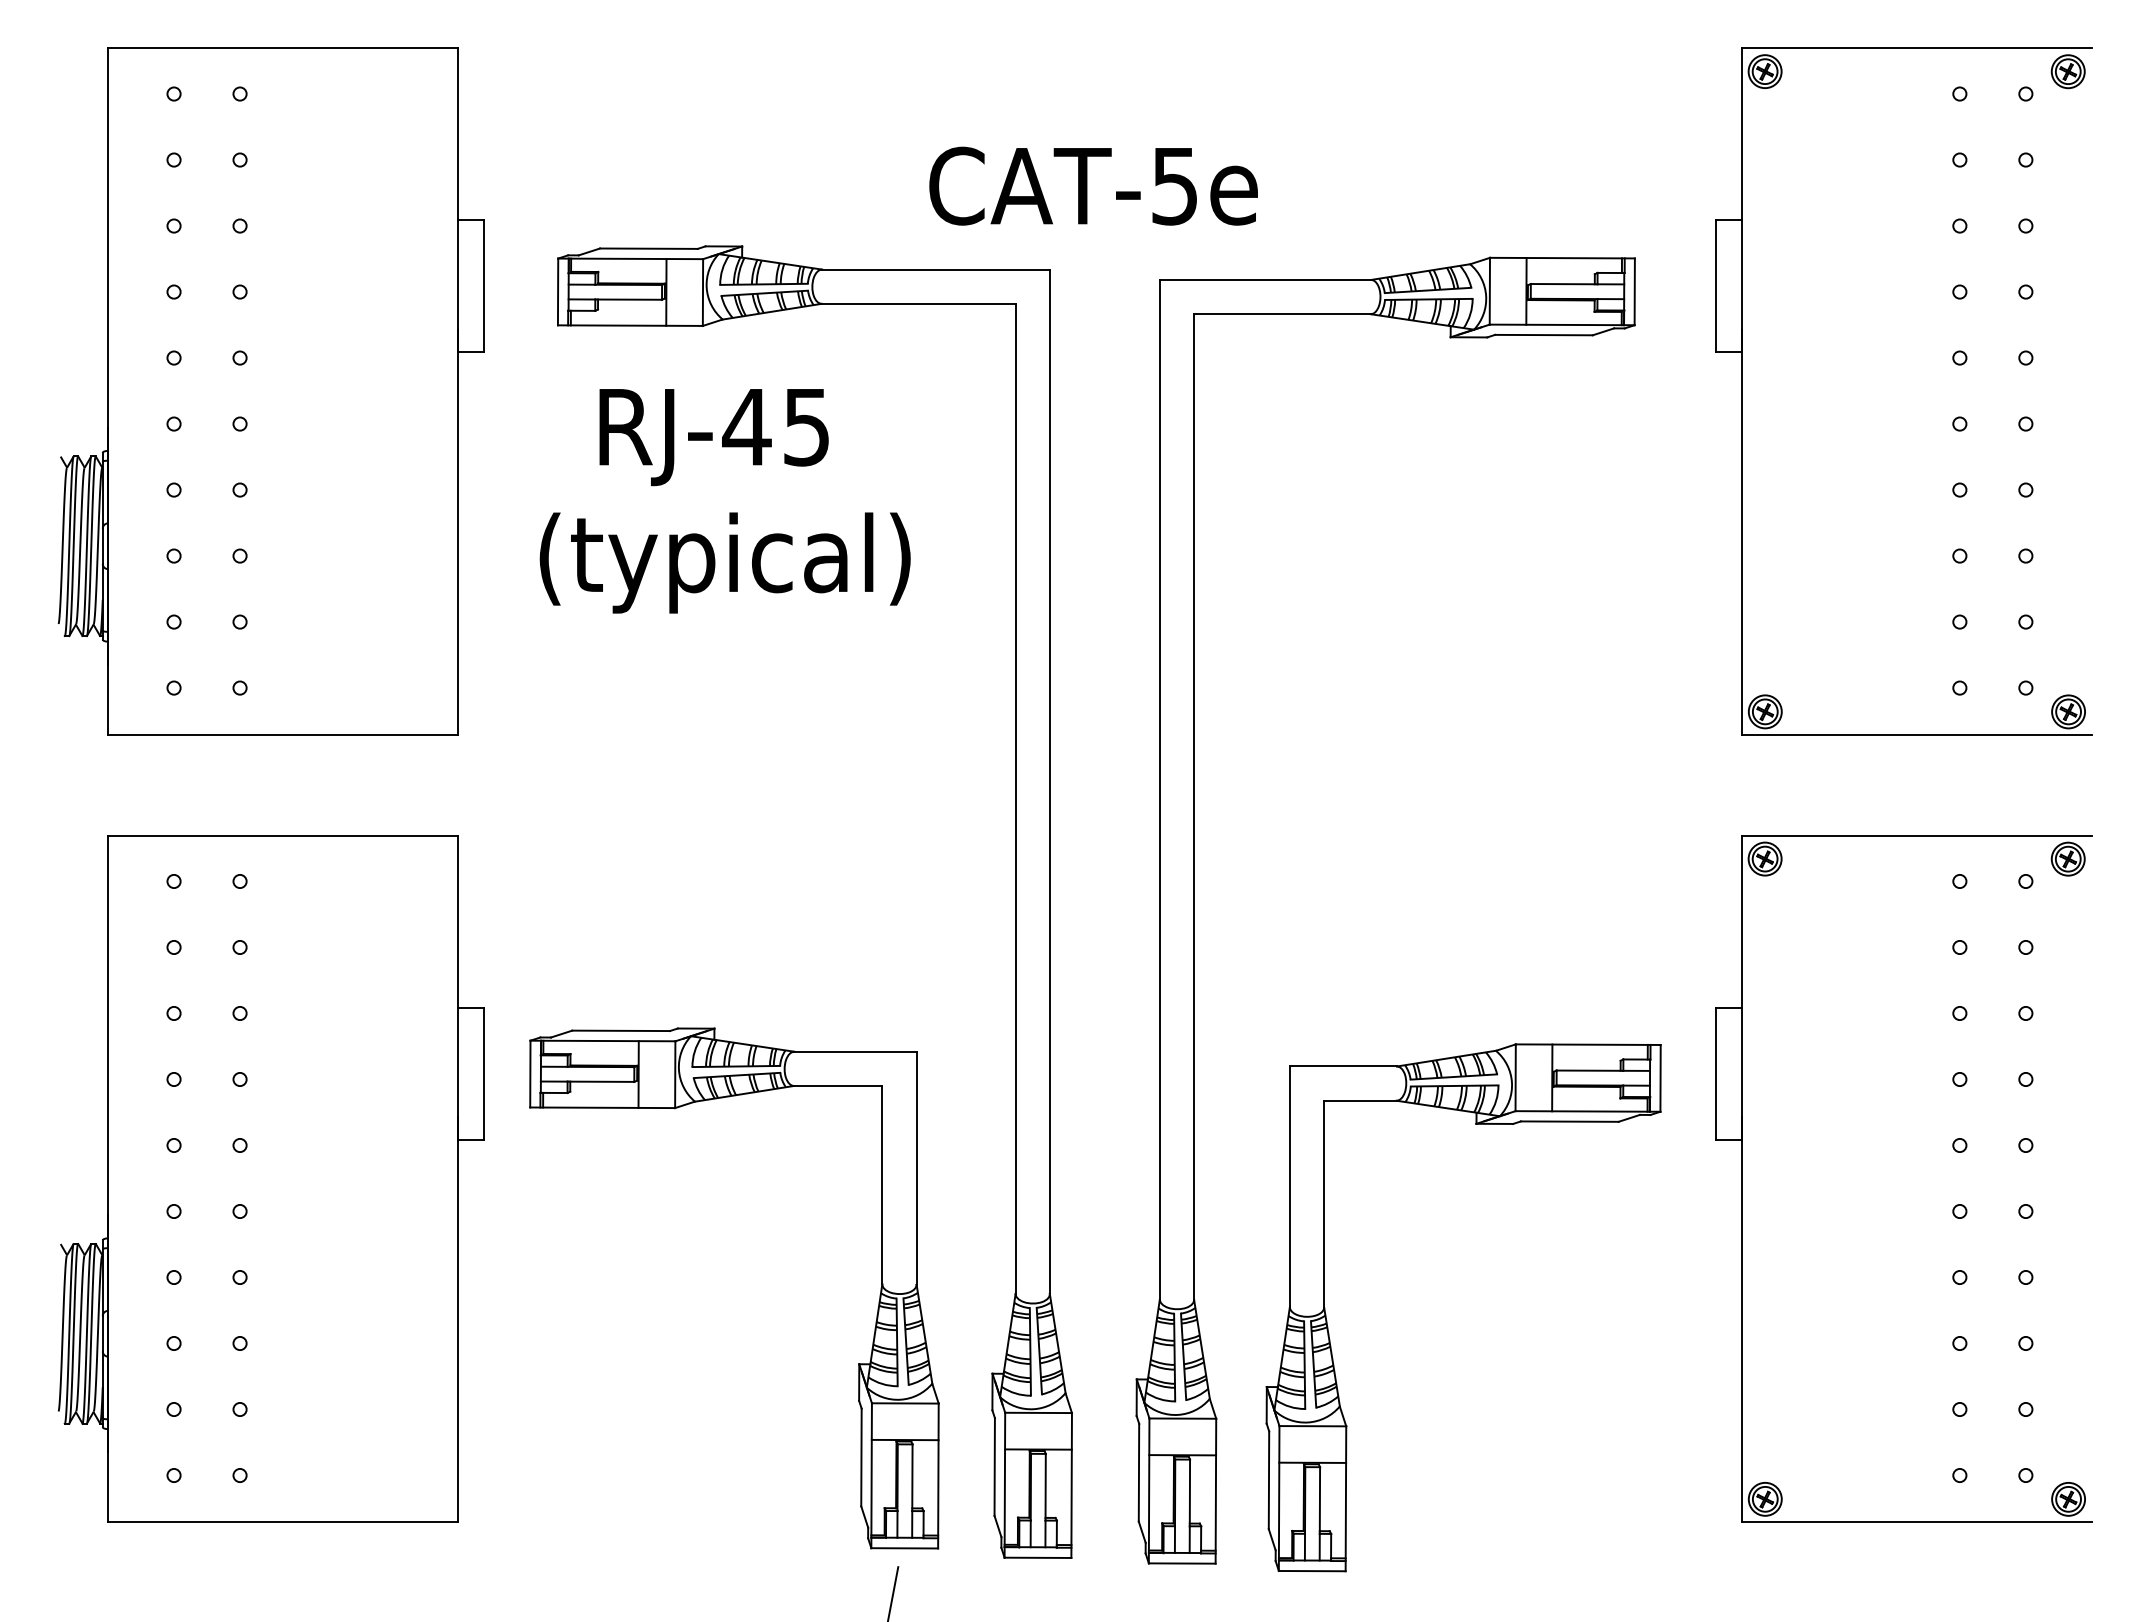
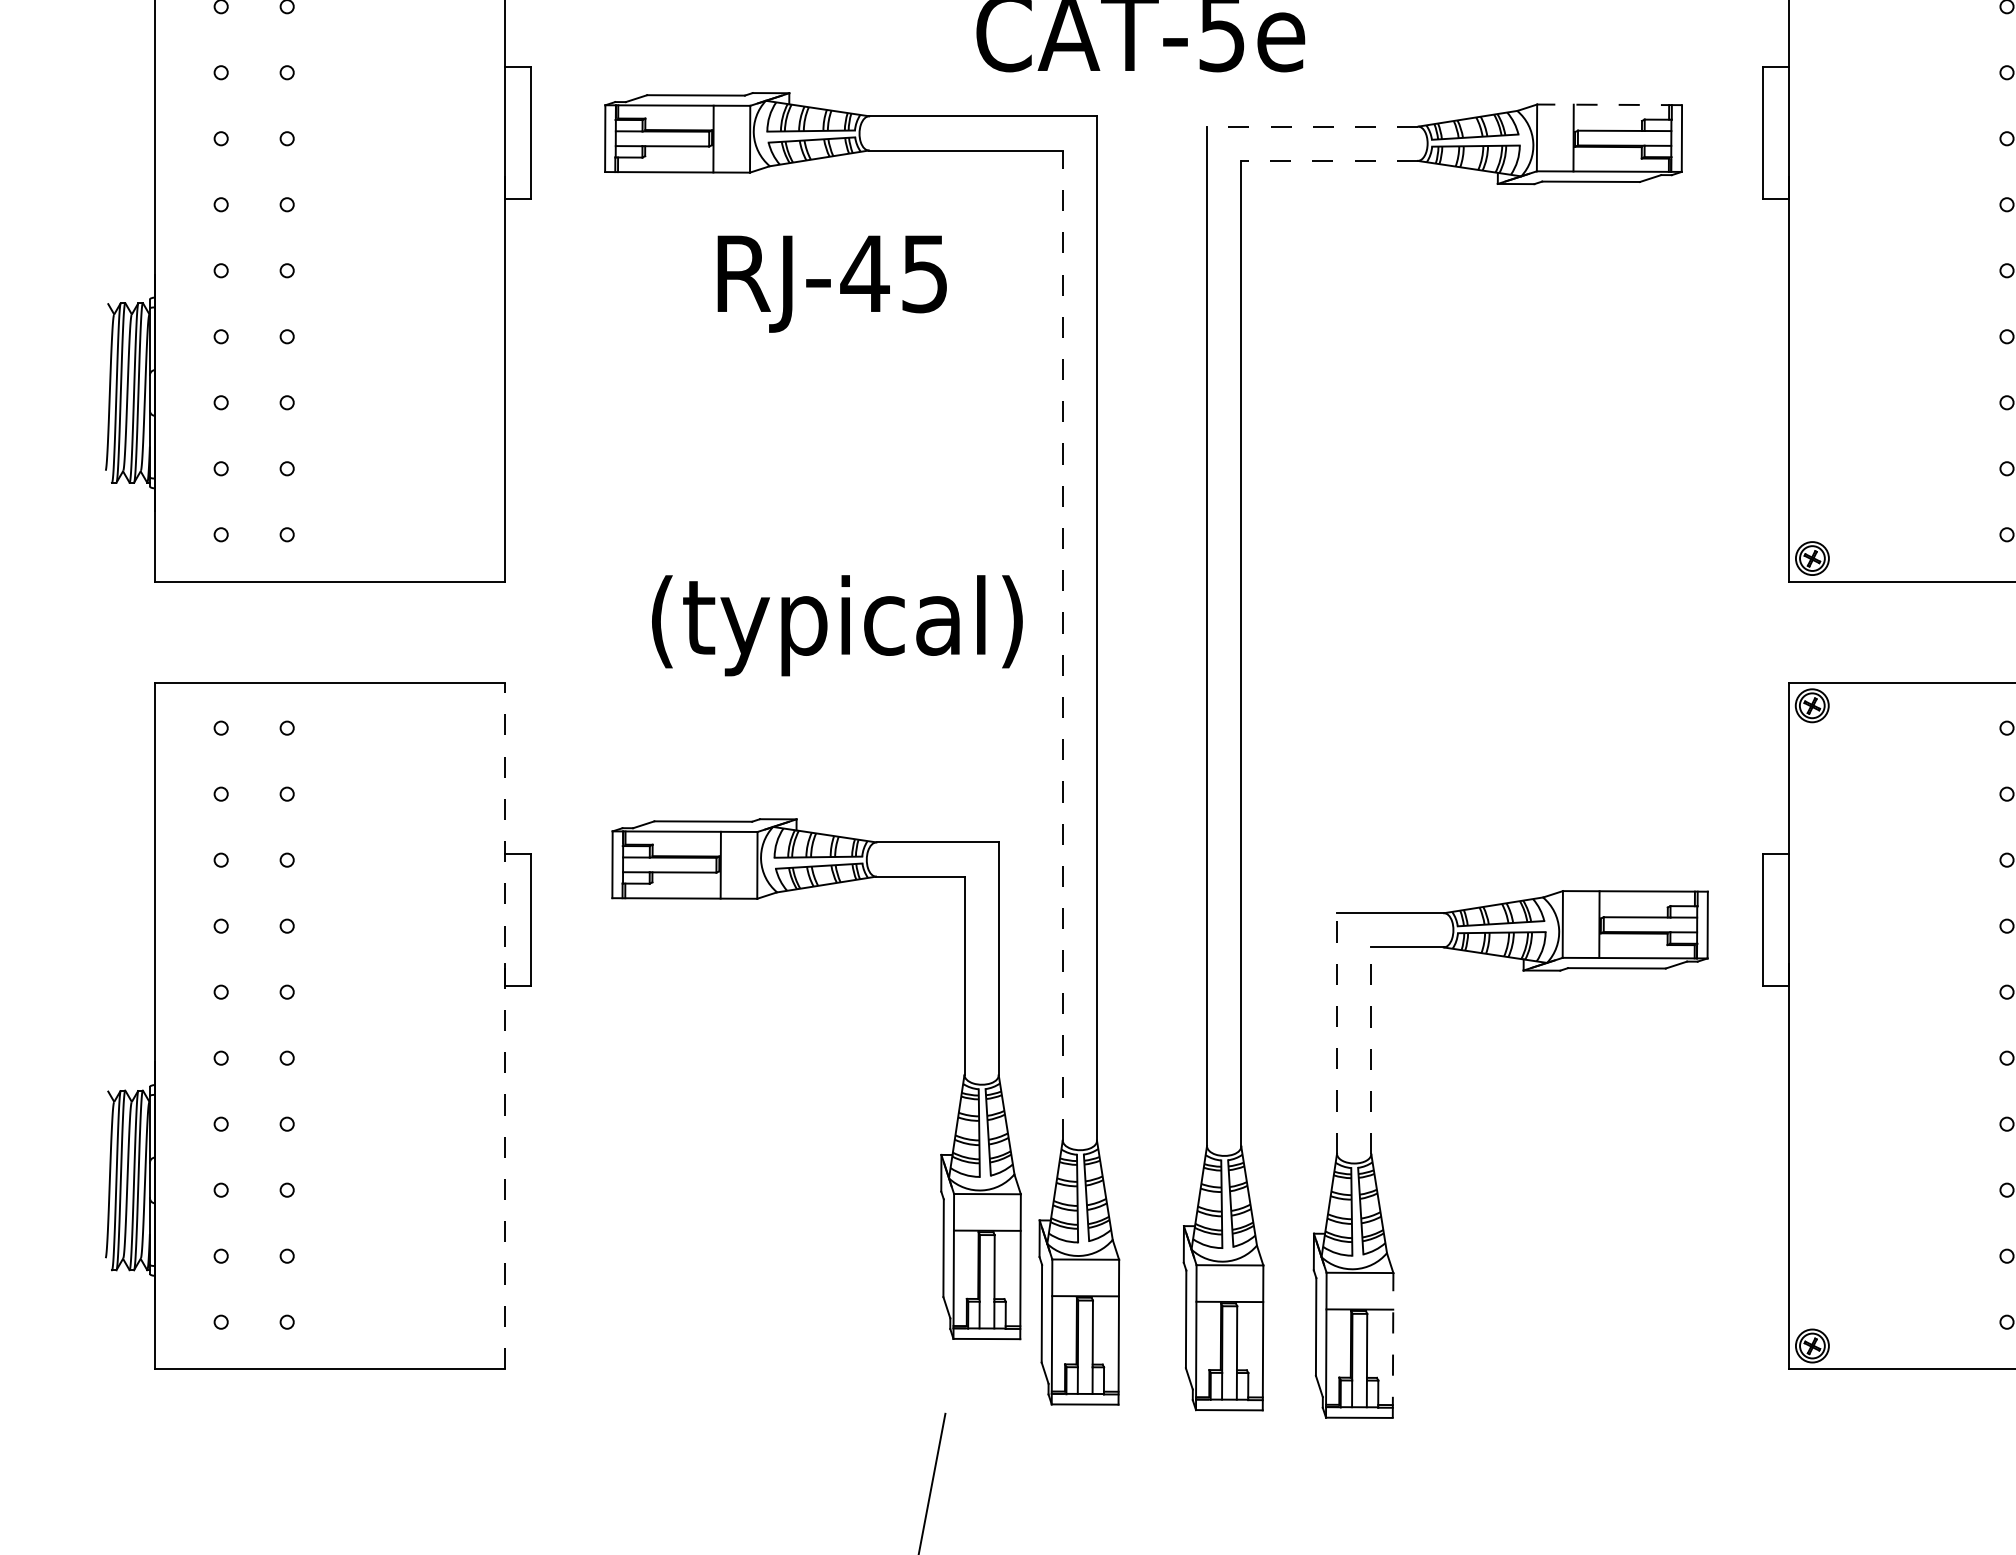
line: (1561, 258) -> (1608, 105), solid -> dashed
line: (1265, 279) -> (1312, 126), solid -> dashed
line: (1281, 314) -> (1328, 161), solid -> dashed
text: (713, 437) -> (831, 284), moved
text: (724, 562) -> (836, 625), moved
line: (1015, 798) -> (1062, 645), solid -> dashed
line: (457, 1178) -> (504, 1025), solid -> dashed
line: (1289, 1186) -> (1336, 1033), solid -> dashed
line: (1324, 1203) -> (1371, 1050), solid -> dashed
part: (876, 1314) -> (958, 1105), moved
line: (1345, 1498) -> (1392, 1345), solid -> dashed

